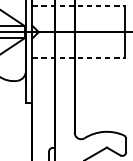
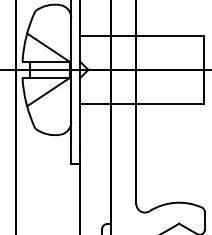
line: (78, 6) -> (141, 35), dashed -> solid
line: (78, 58) -> (141, 104), dashed -> solid

